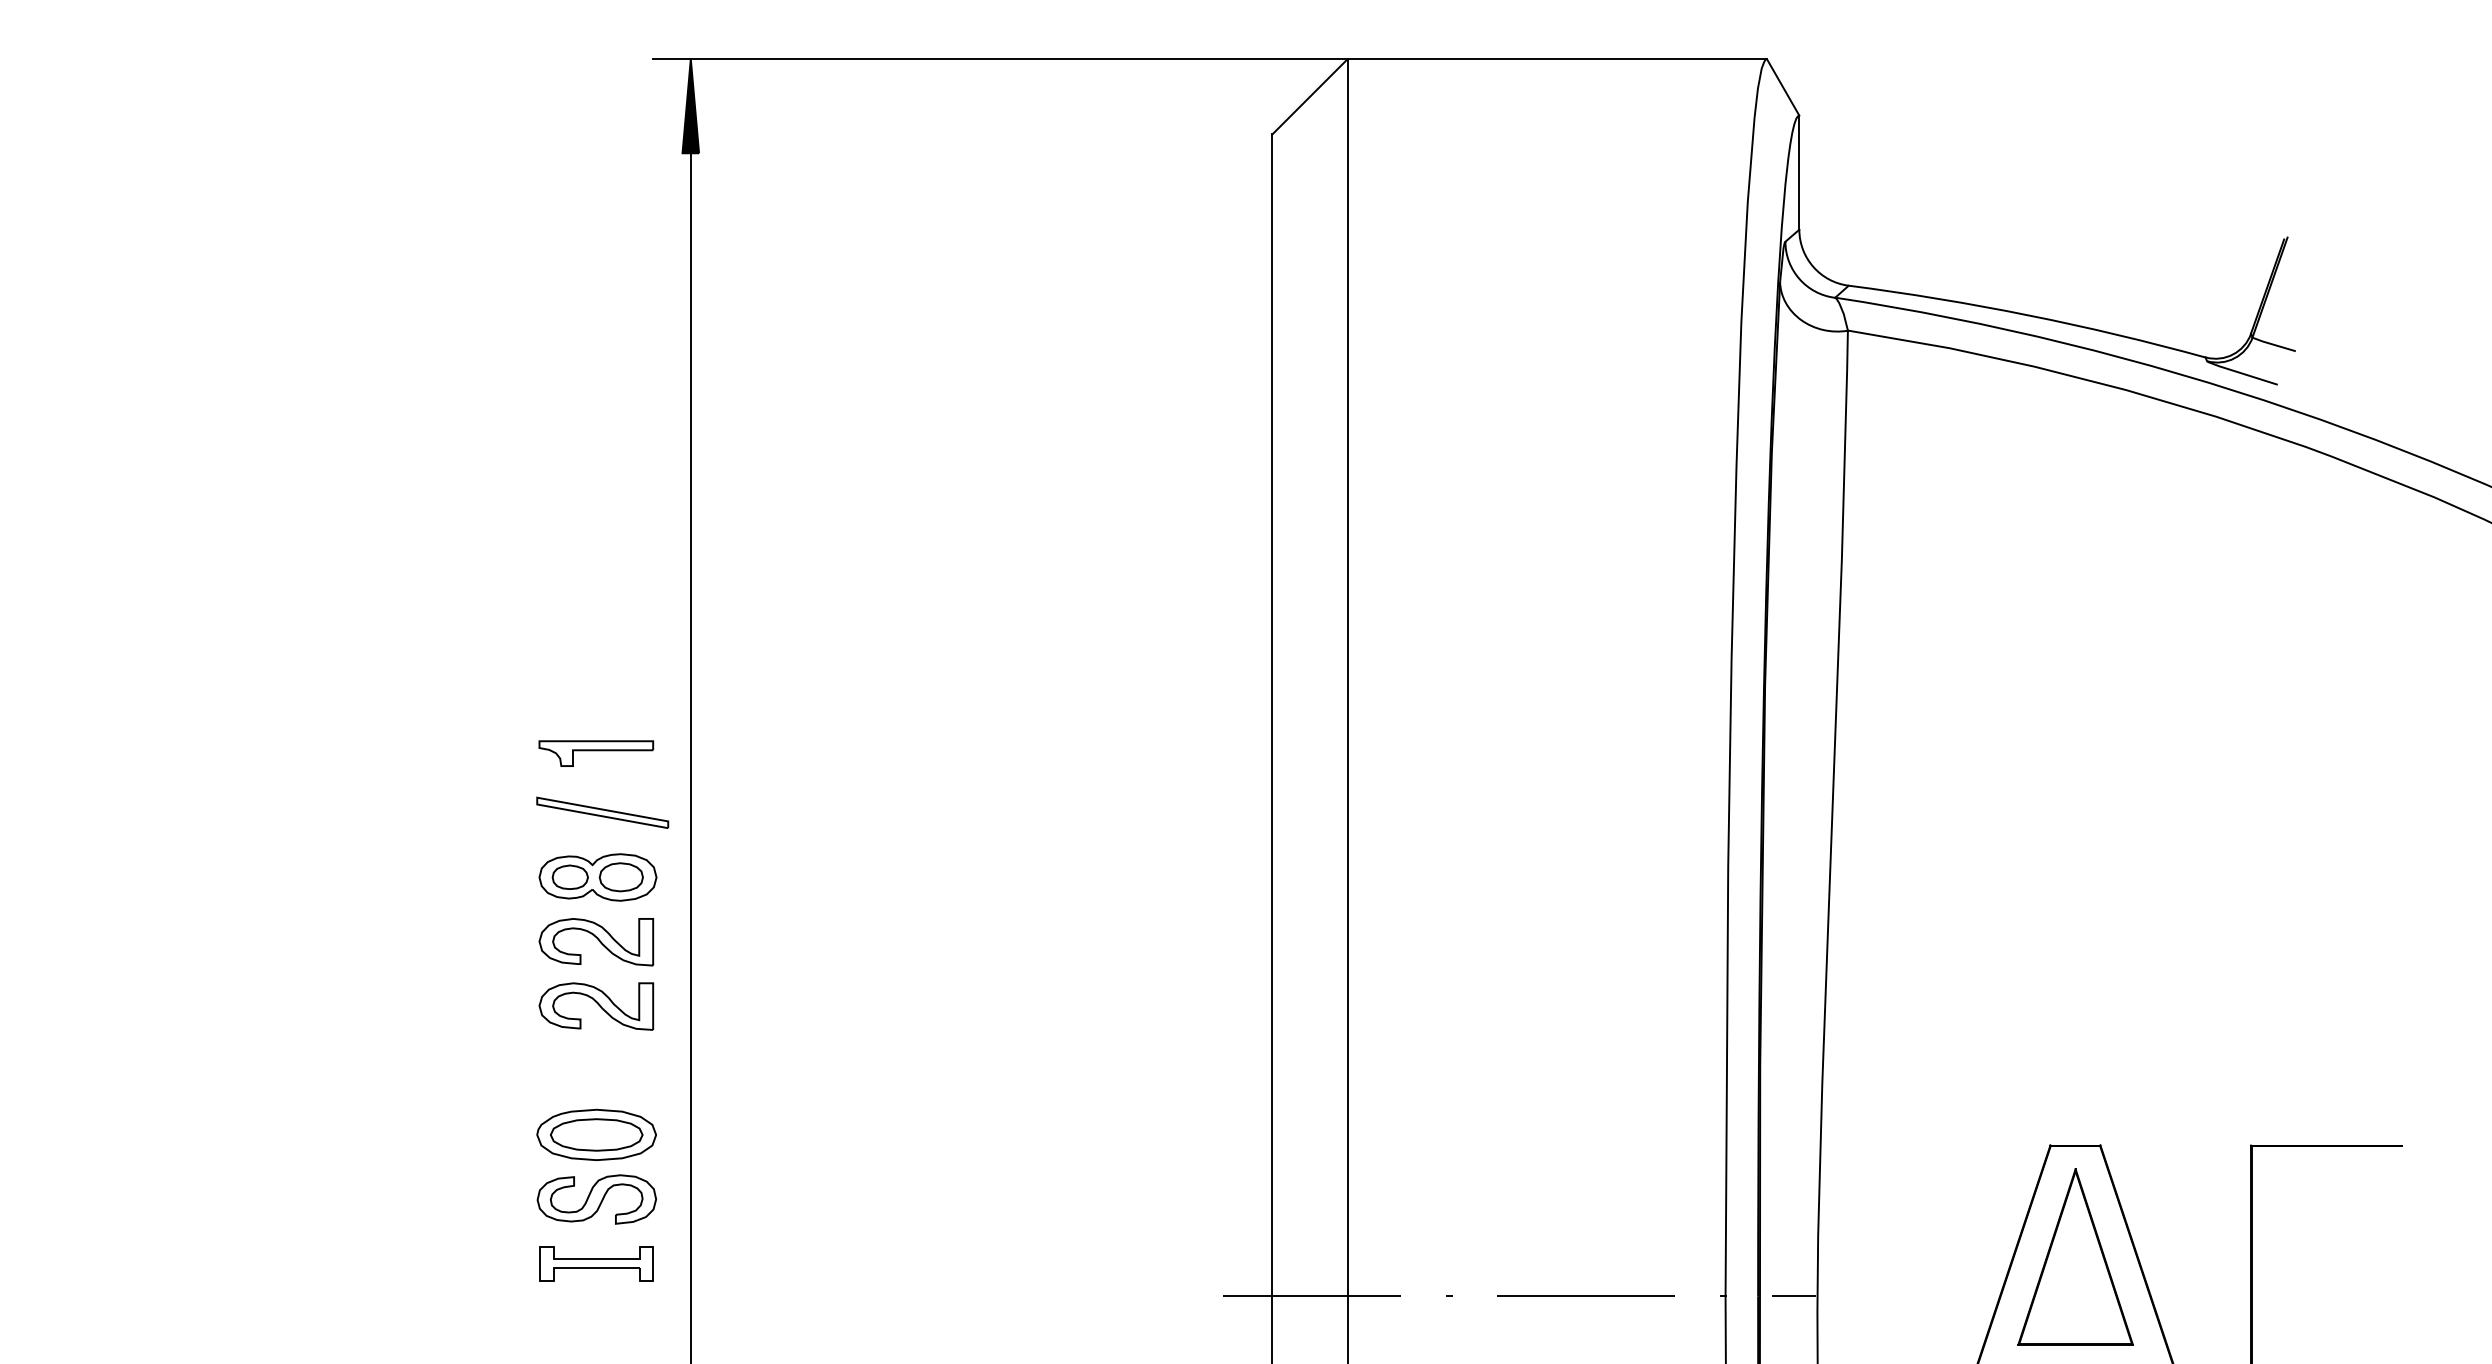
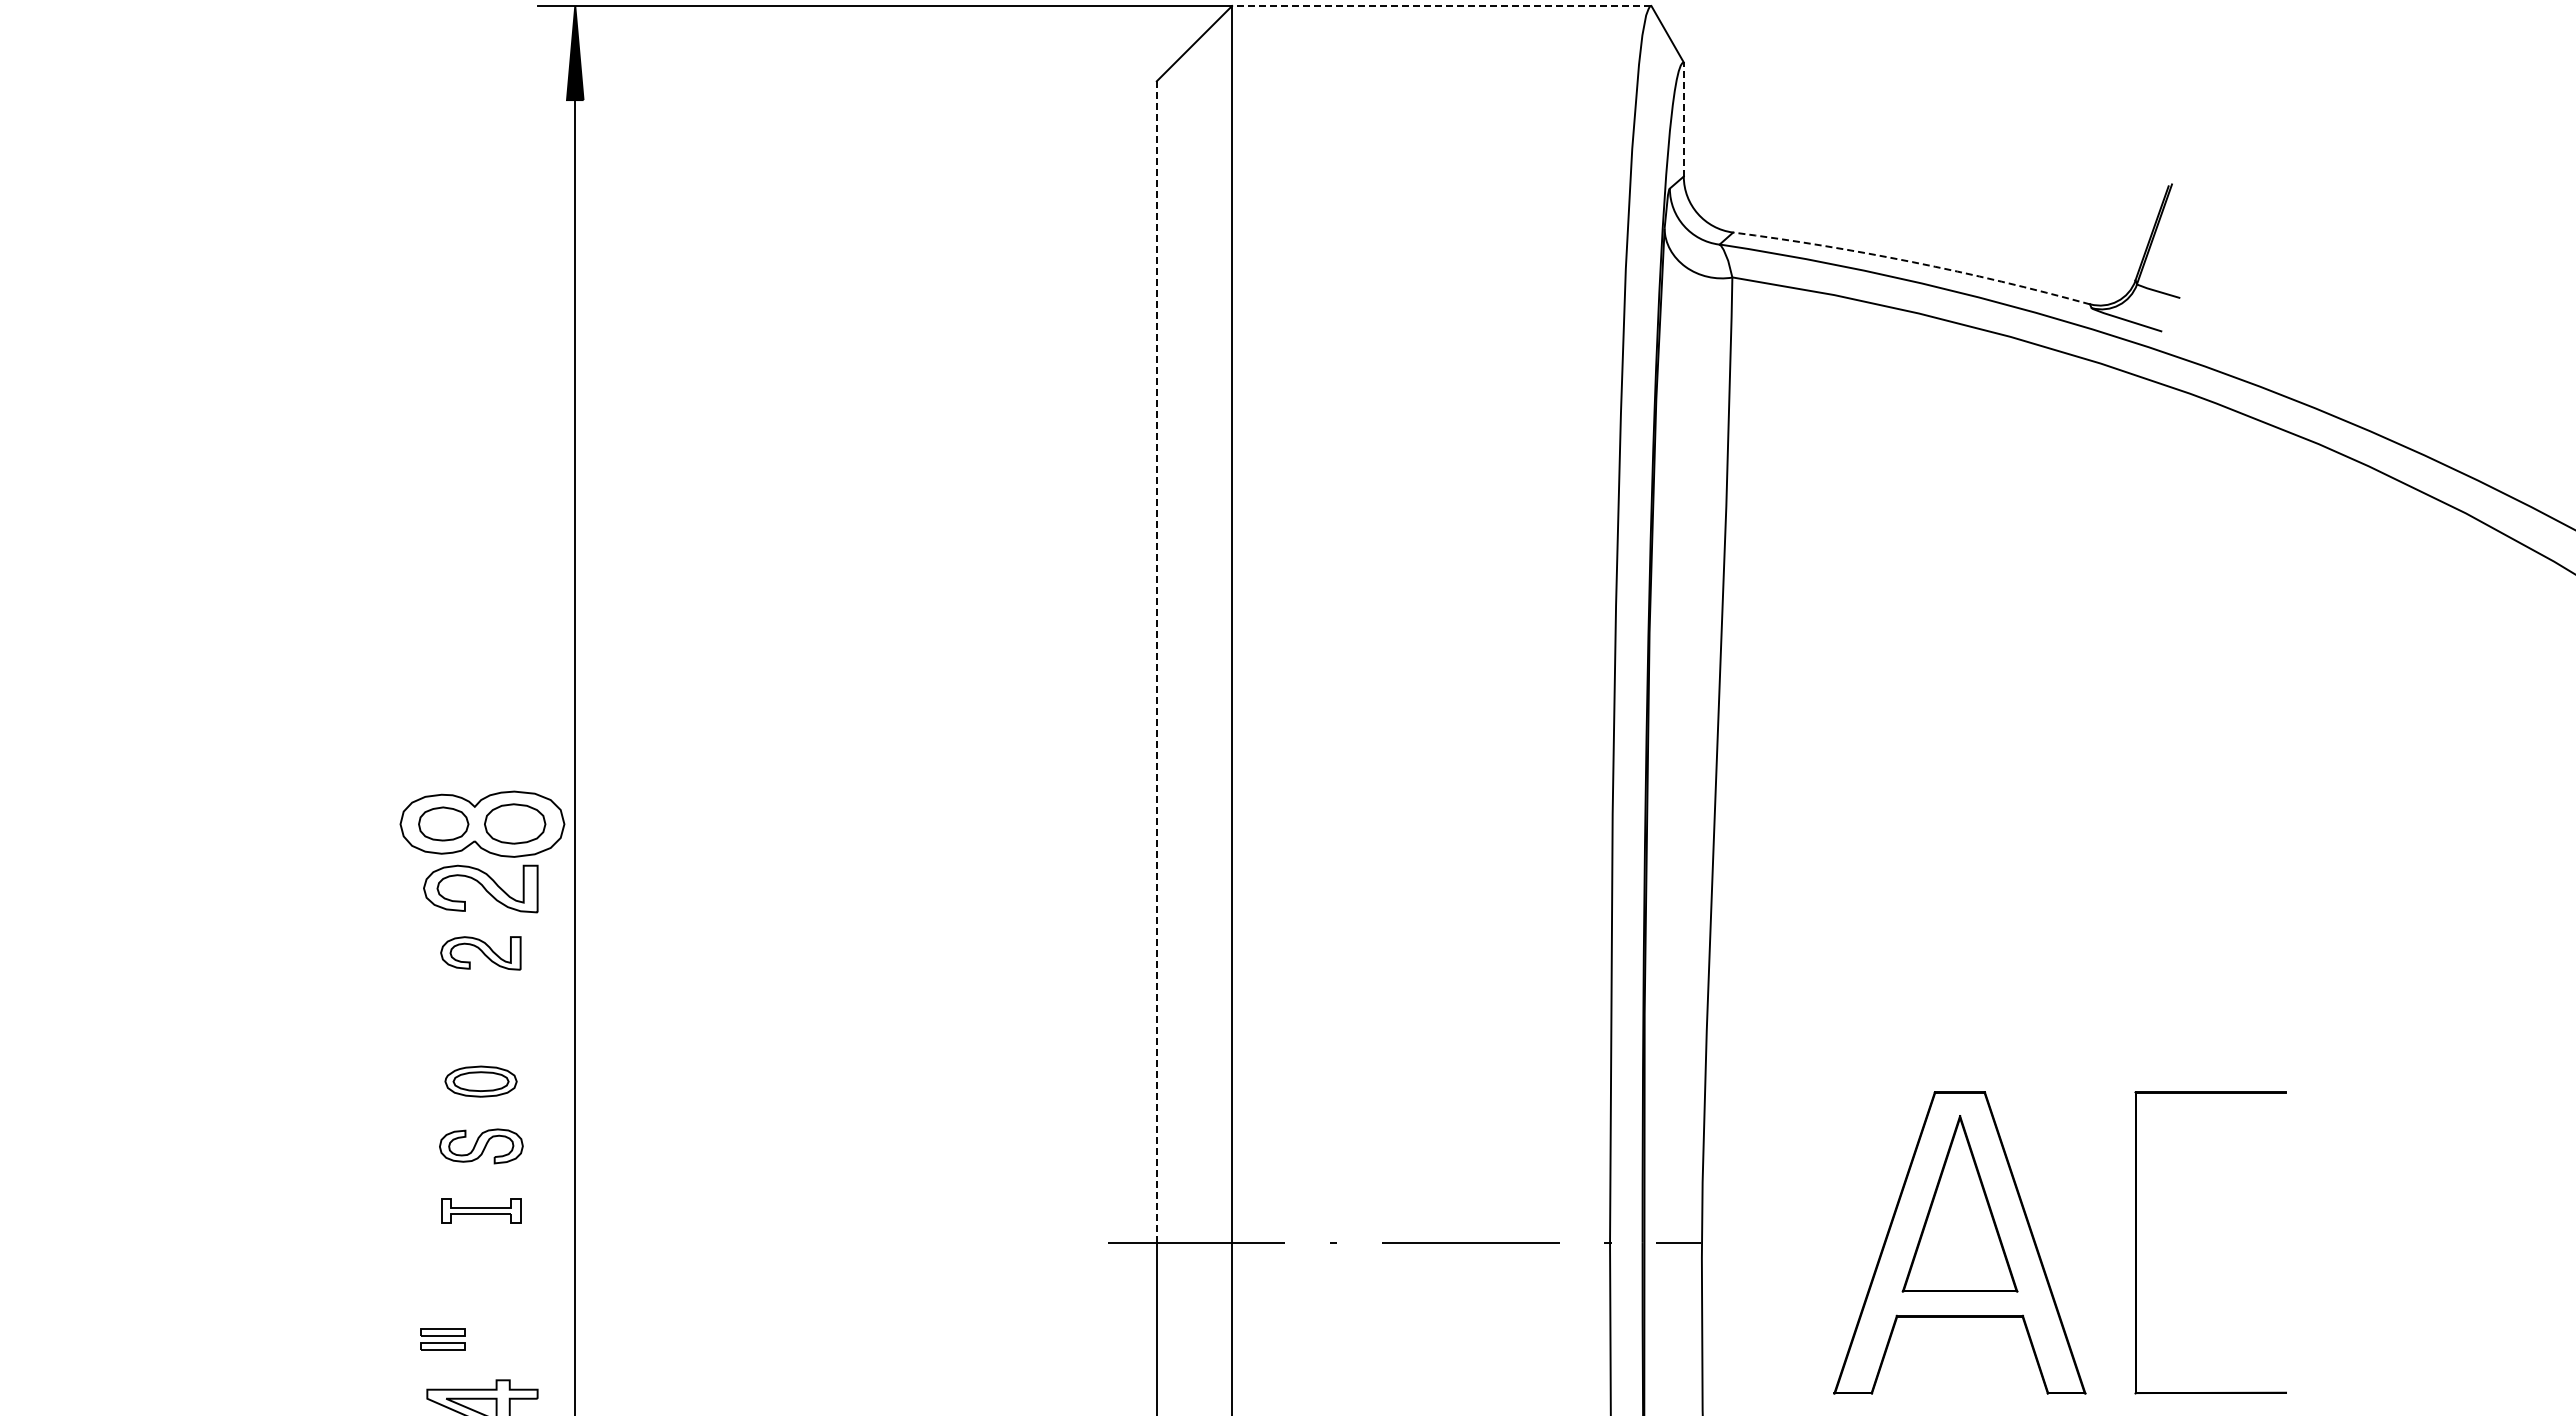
line: (1557, 59) -> (1441, 6), solid -> dashed
line: (1799, 172) -> (1683, 119), solid -> dashed
arc: (2028, 315) -> (1912, 262), solid -> dashed
line: (1272, 715) -> (1156, 662), solid -> dashed
part: (596, 753) -> (480, 700), removed
part: (602, 812) -> (486, 759), removed
part: (598, 877) -> (482, 824), size x1.4
part: (596, 1006) -> (480, 953), size x0.7
part: (596, 1134) -> (480, 1081), size x0.6
part: (597, 1199) -> (481, 1146), size x0.7
part: (597, 1263) -> (481, 1210), size x0.7

